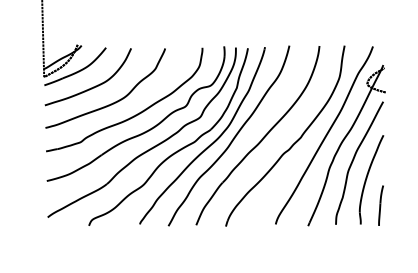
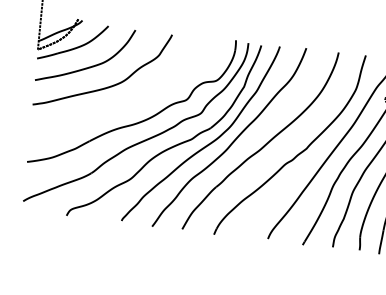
part: (133, 115) -> (129, 102), removed

